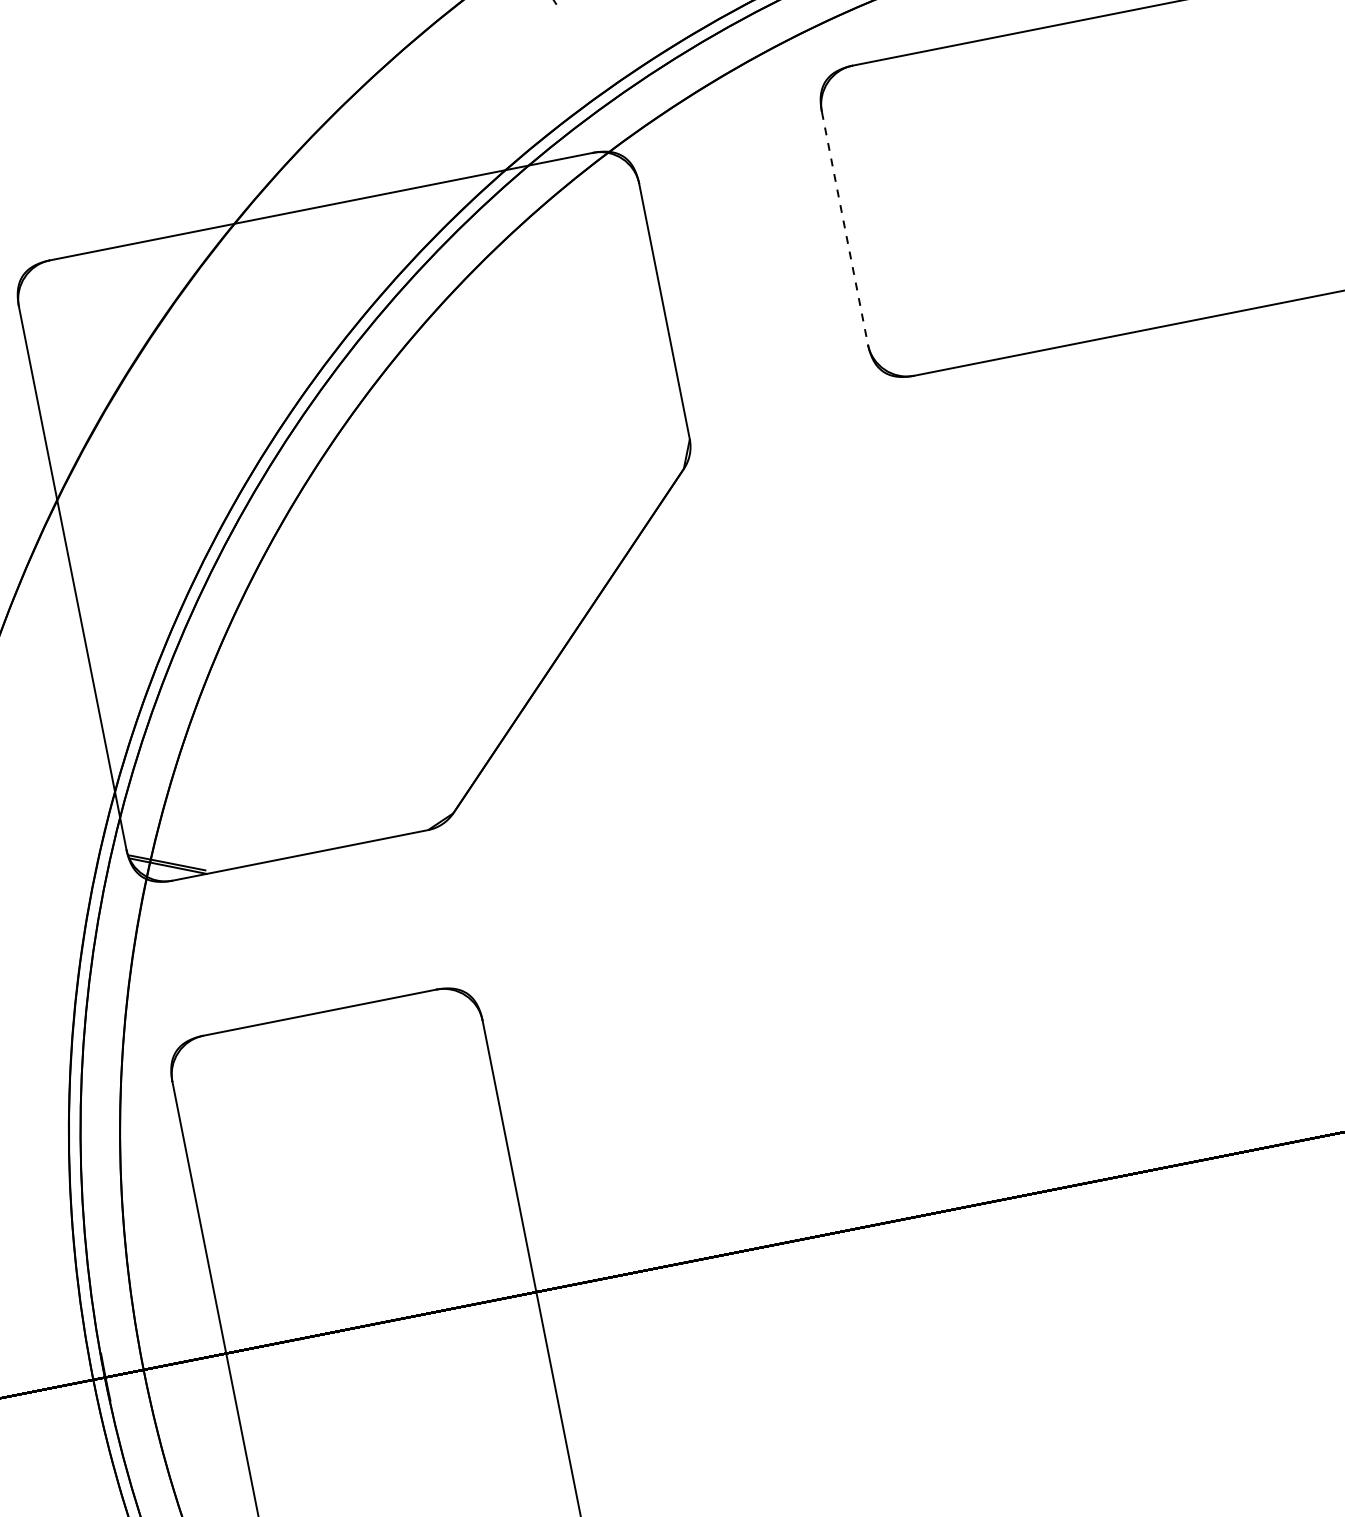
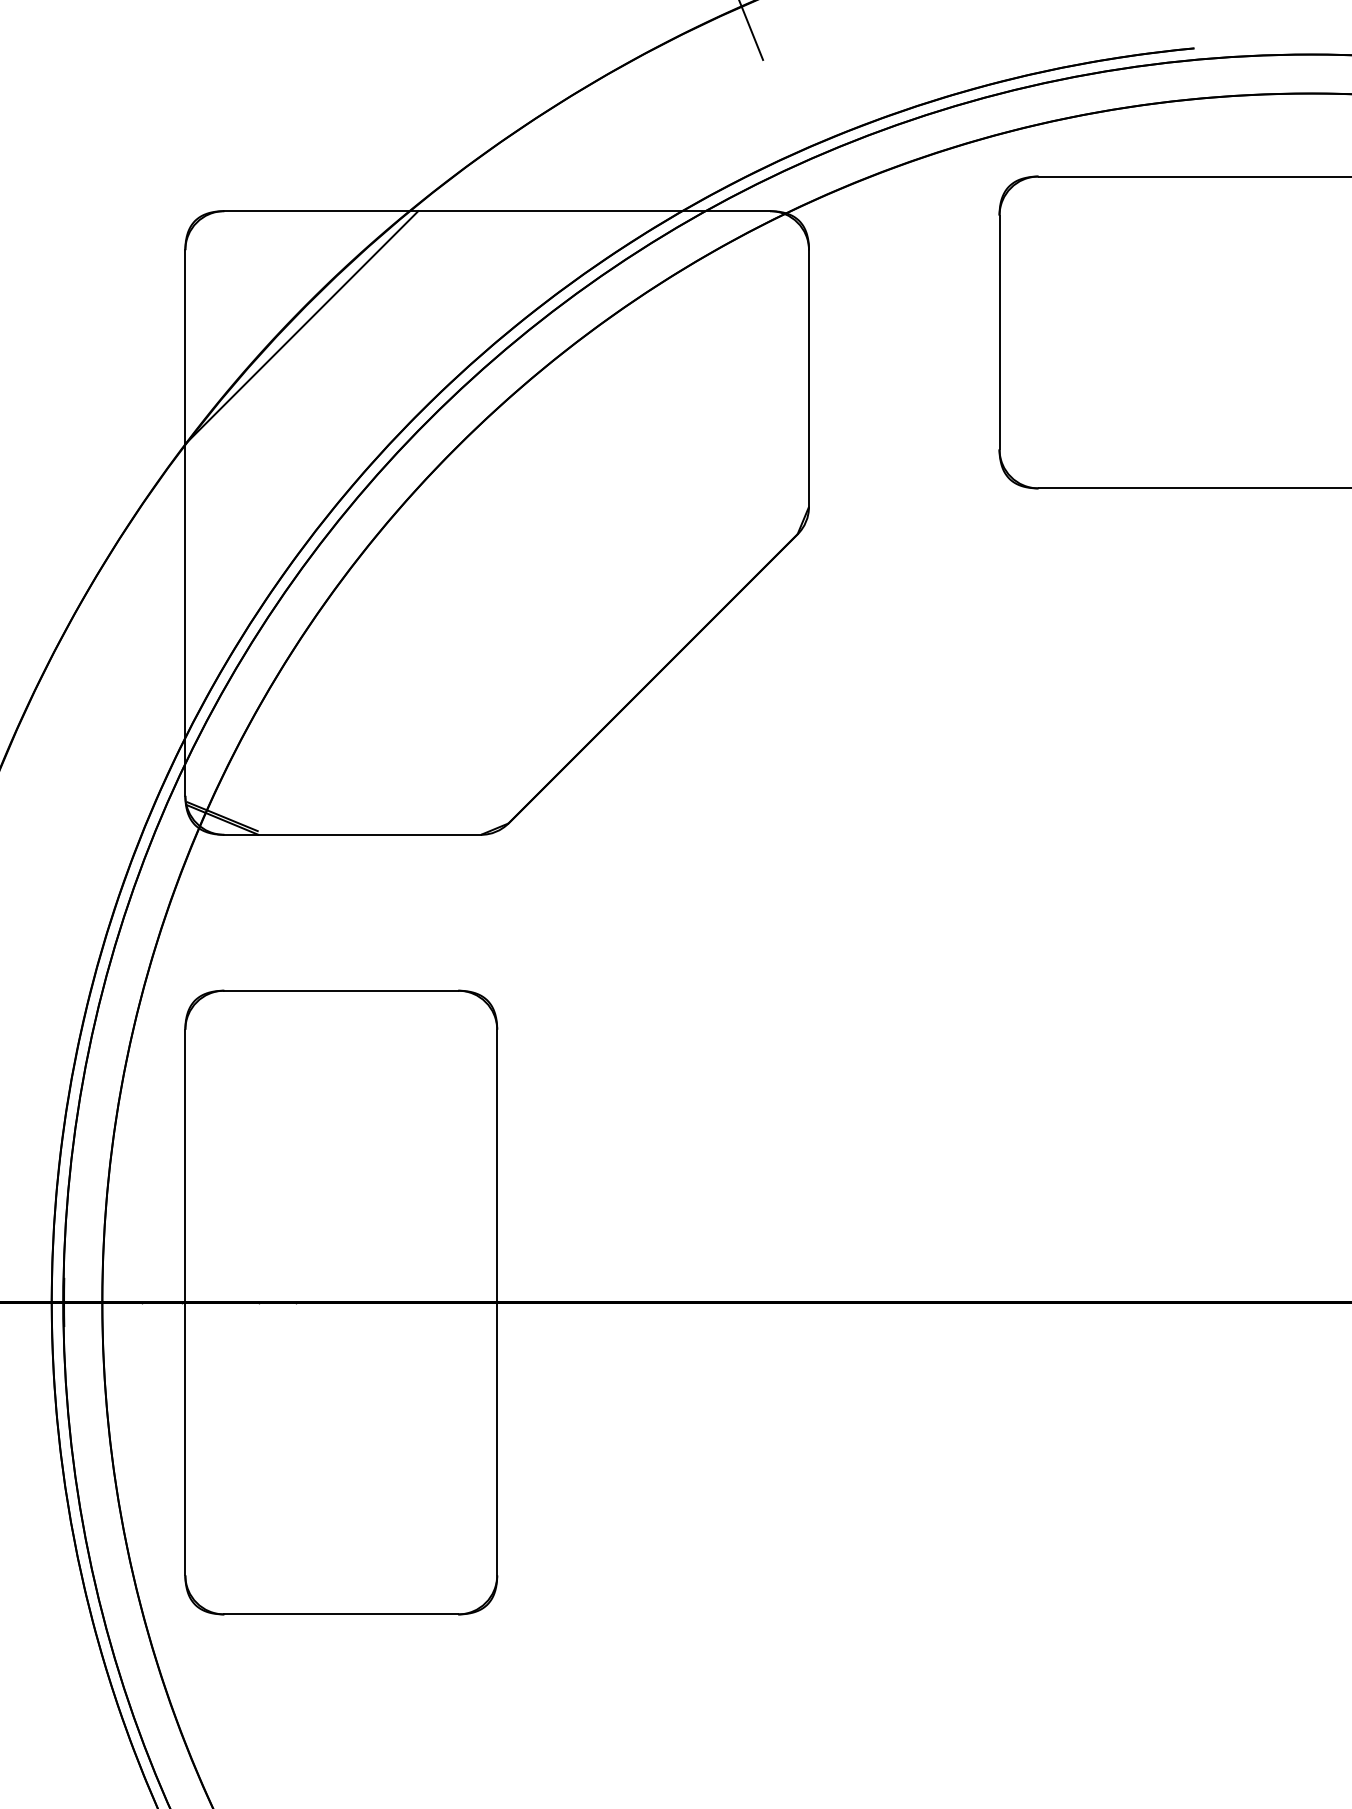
line: (844, 228) -> (999, 332), dashed -> solid
line: (149, 360) -> (301, 327), added

